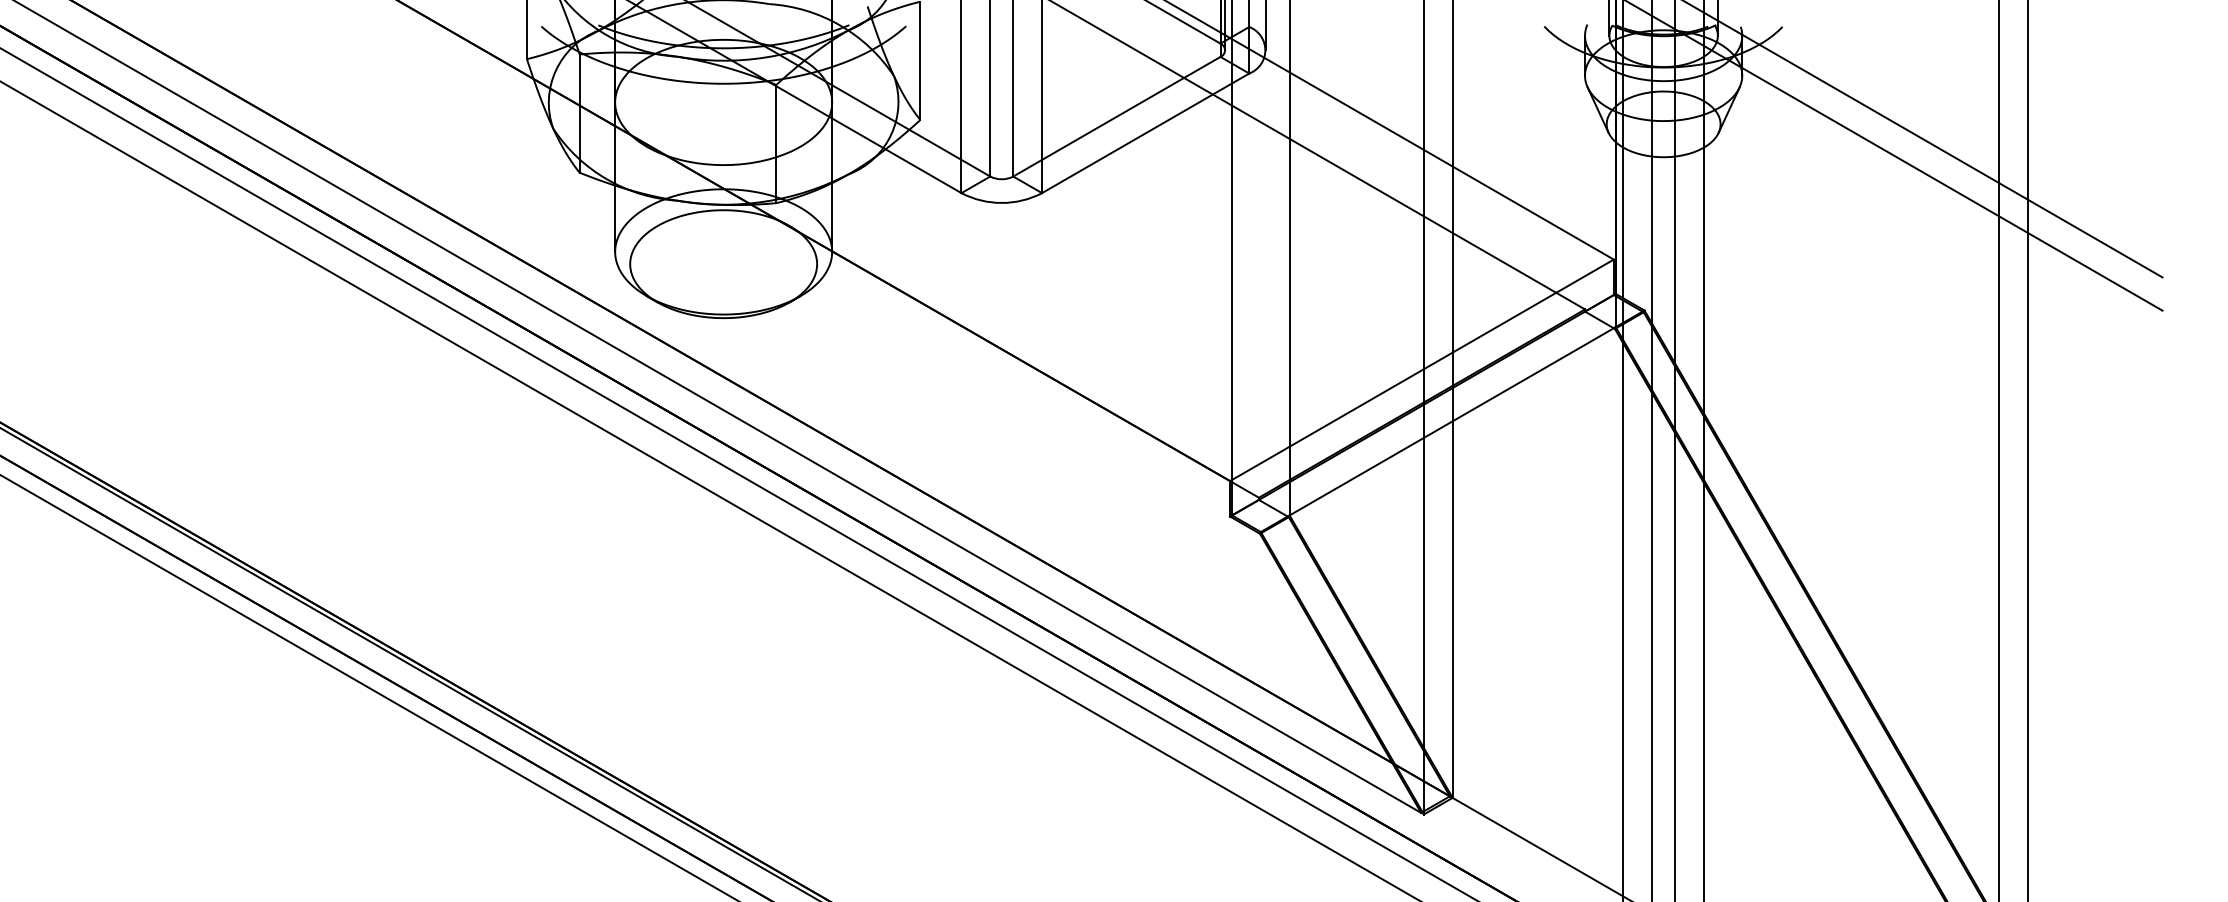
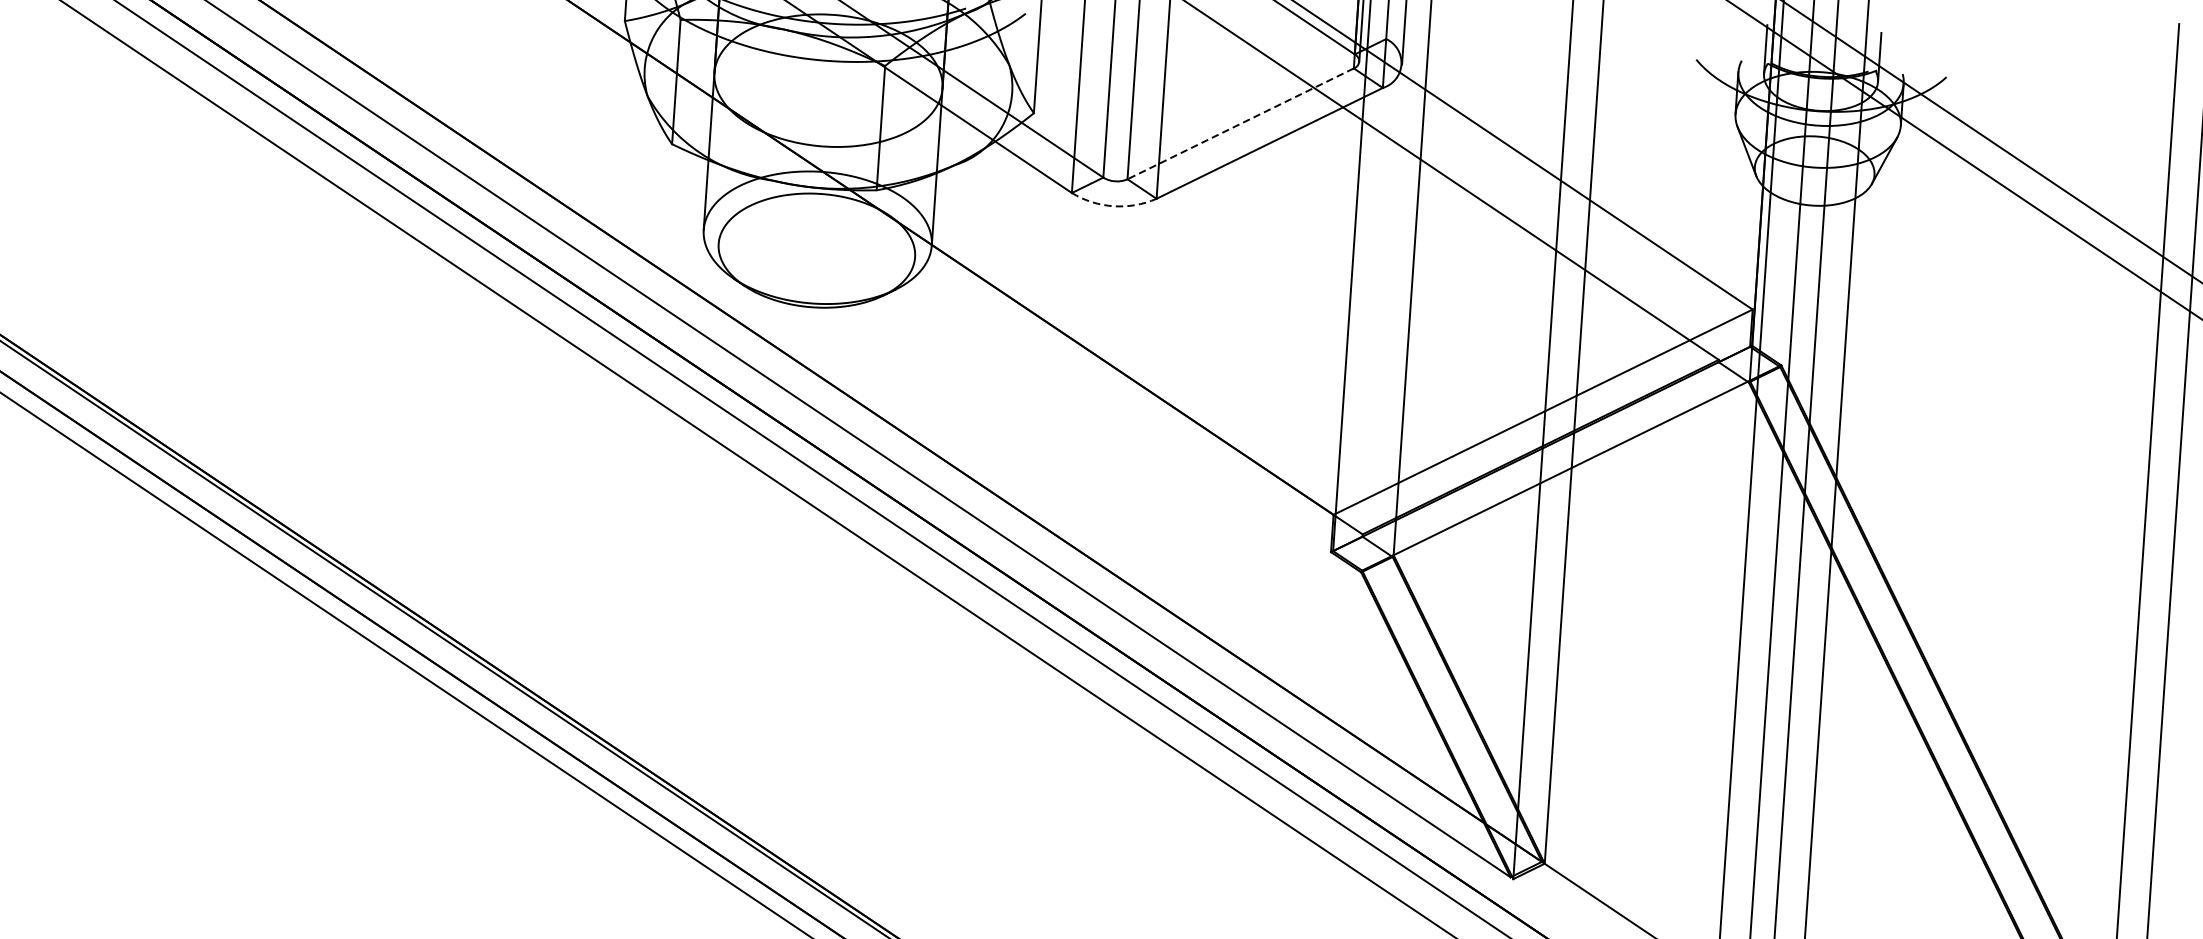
line: (1116, 116) -> (1240, 123), solid -> dashed
arc: (1001, 202) -> (1113, 205), solid -> dashed

